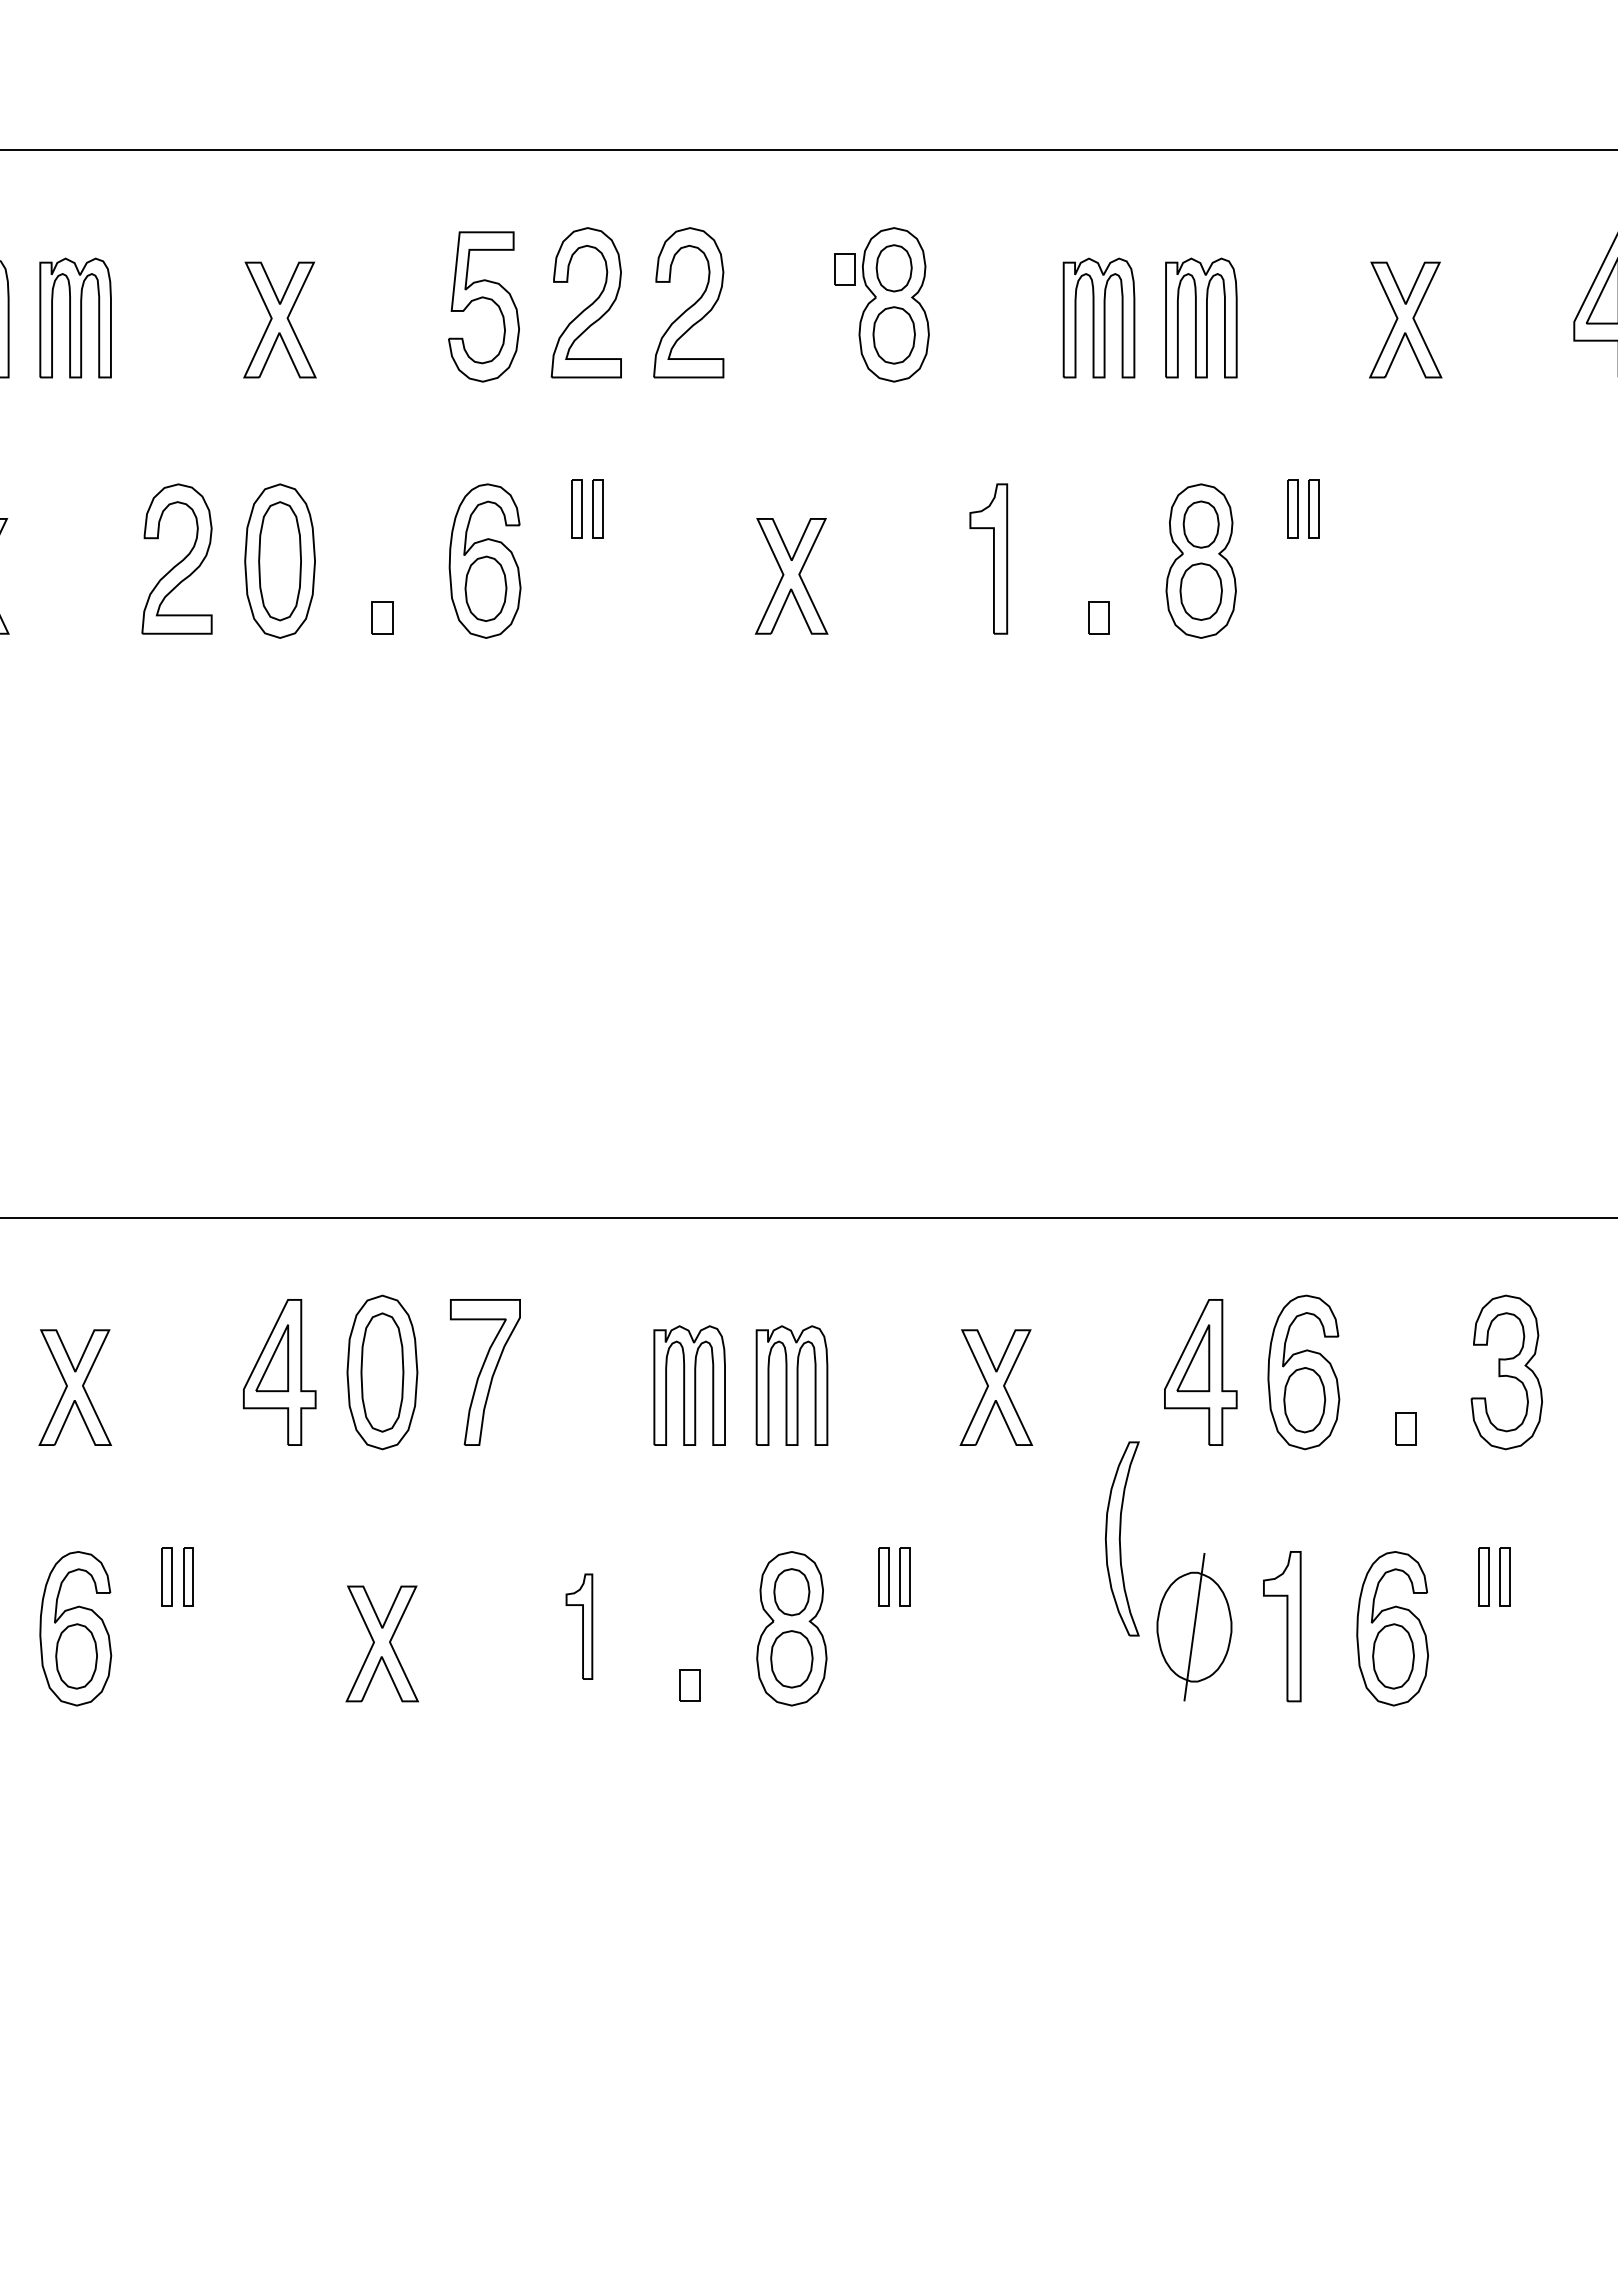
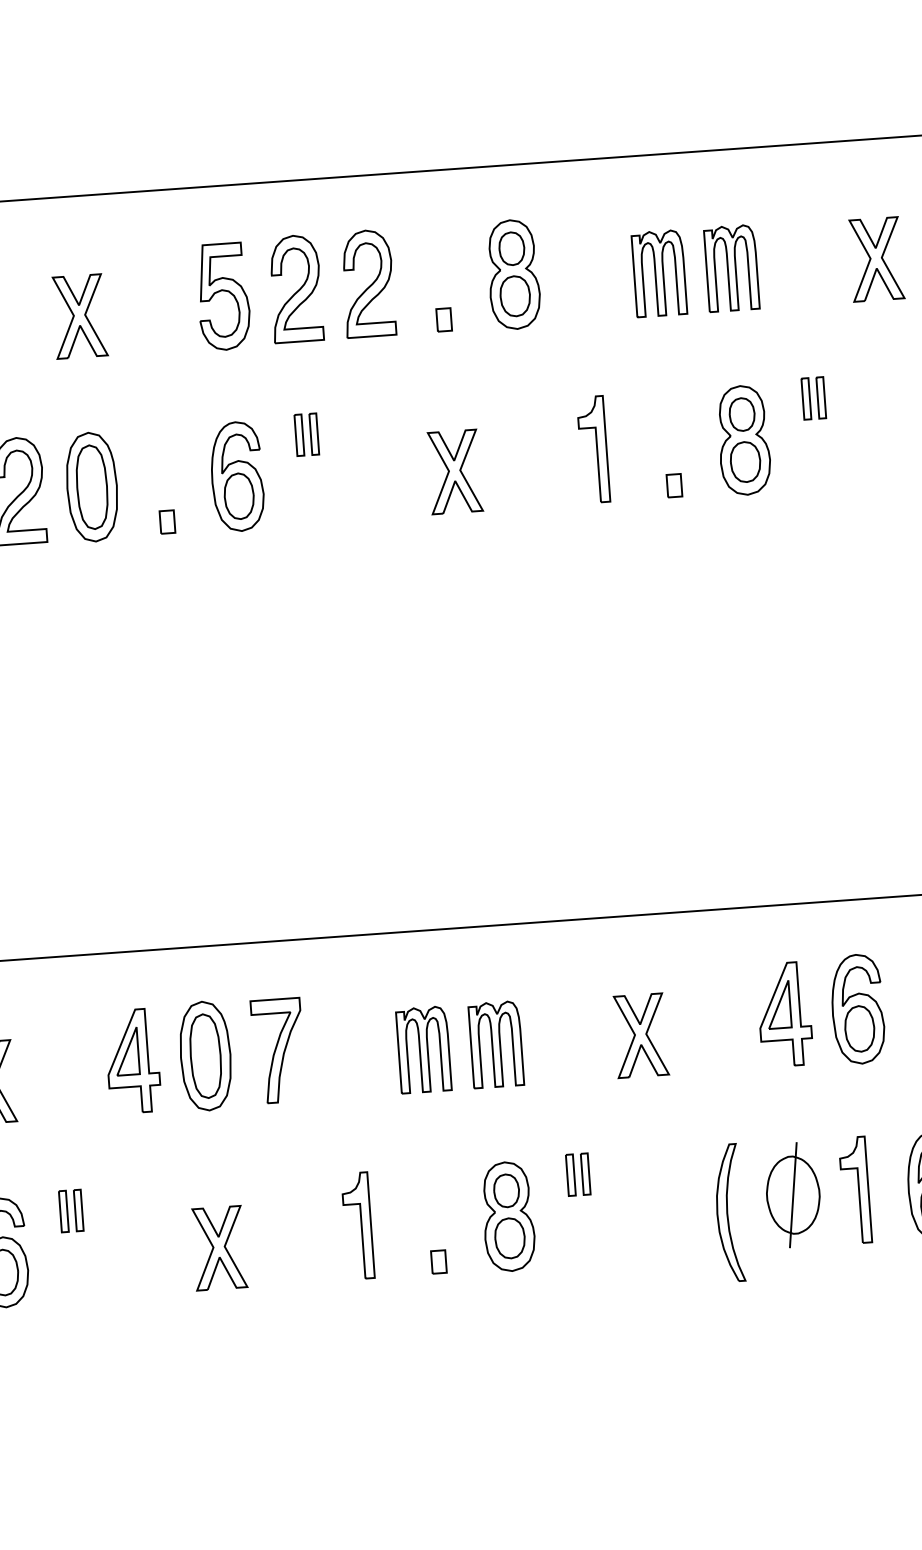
part: (844, 269) -> (443, 319), moved
part: (1122, 1538) -> (729, 1212), moved
part: (579, 1626) -> (358, 1225), size x1.43

